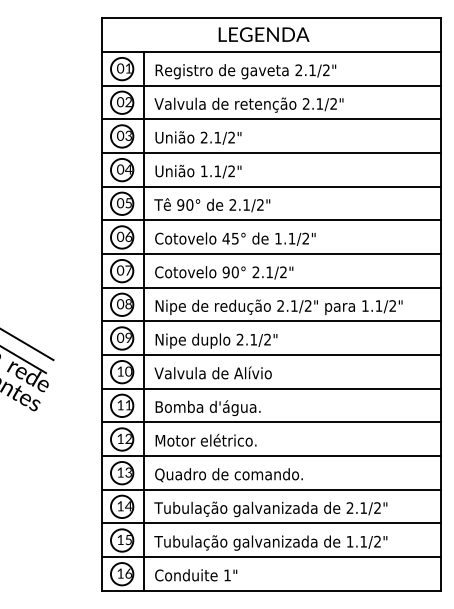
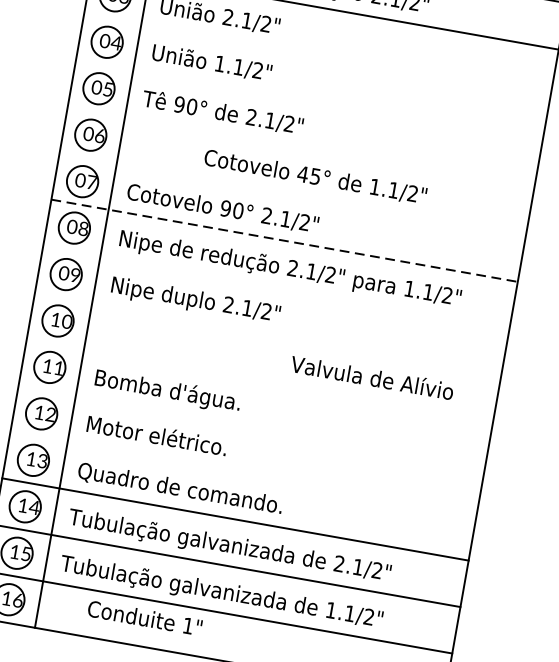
line: (271, 152) -> (317, 54), removed
line: (271, 186) -> (309, 101), removed
line: (271, 220) -> (300, 148), removed
text: (235, 238) -> (315, 176), moved
line: (271, 253) -> (292, 193), removed
line: (272, 287) -> (286, 240), solid -> dashed
line: (271, 321) -> (276, 287), removed
line: (271, 355) -> (268, 334), removed
text: (212, 372) -> (371, 376), moved
line: (271, 388) -> (260, 379), removed
line: (271, 422) -> (251, 426), removed
line: (271, 456) -> (243, 473), removed
text: (196, 575) -> (145, 618), moved

